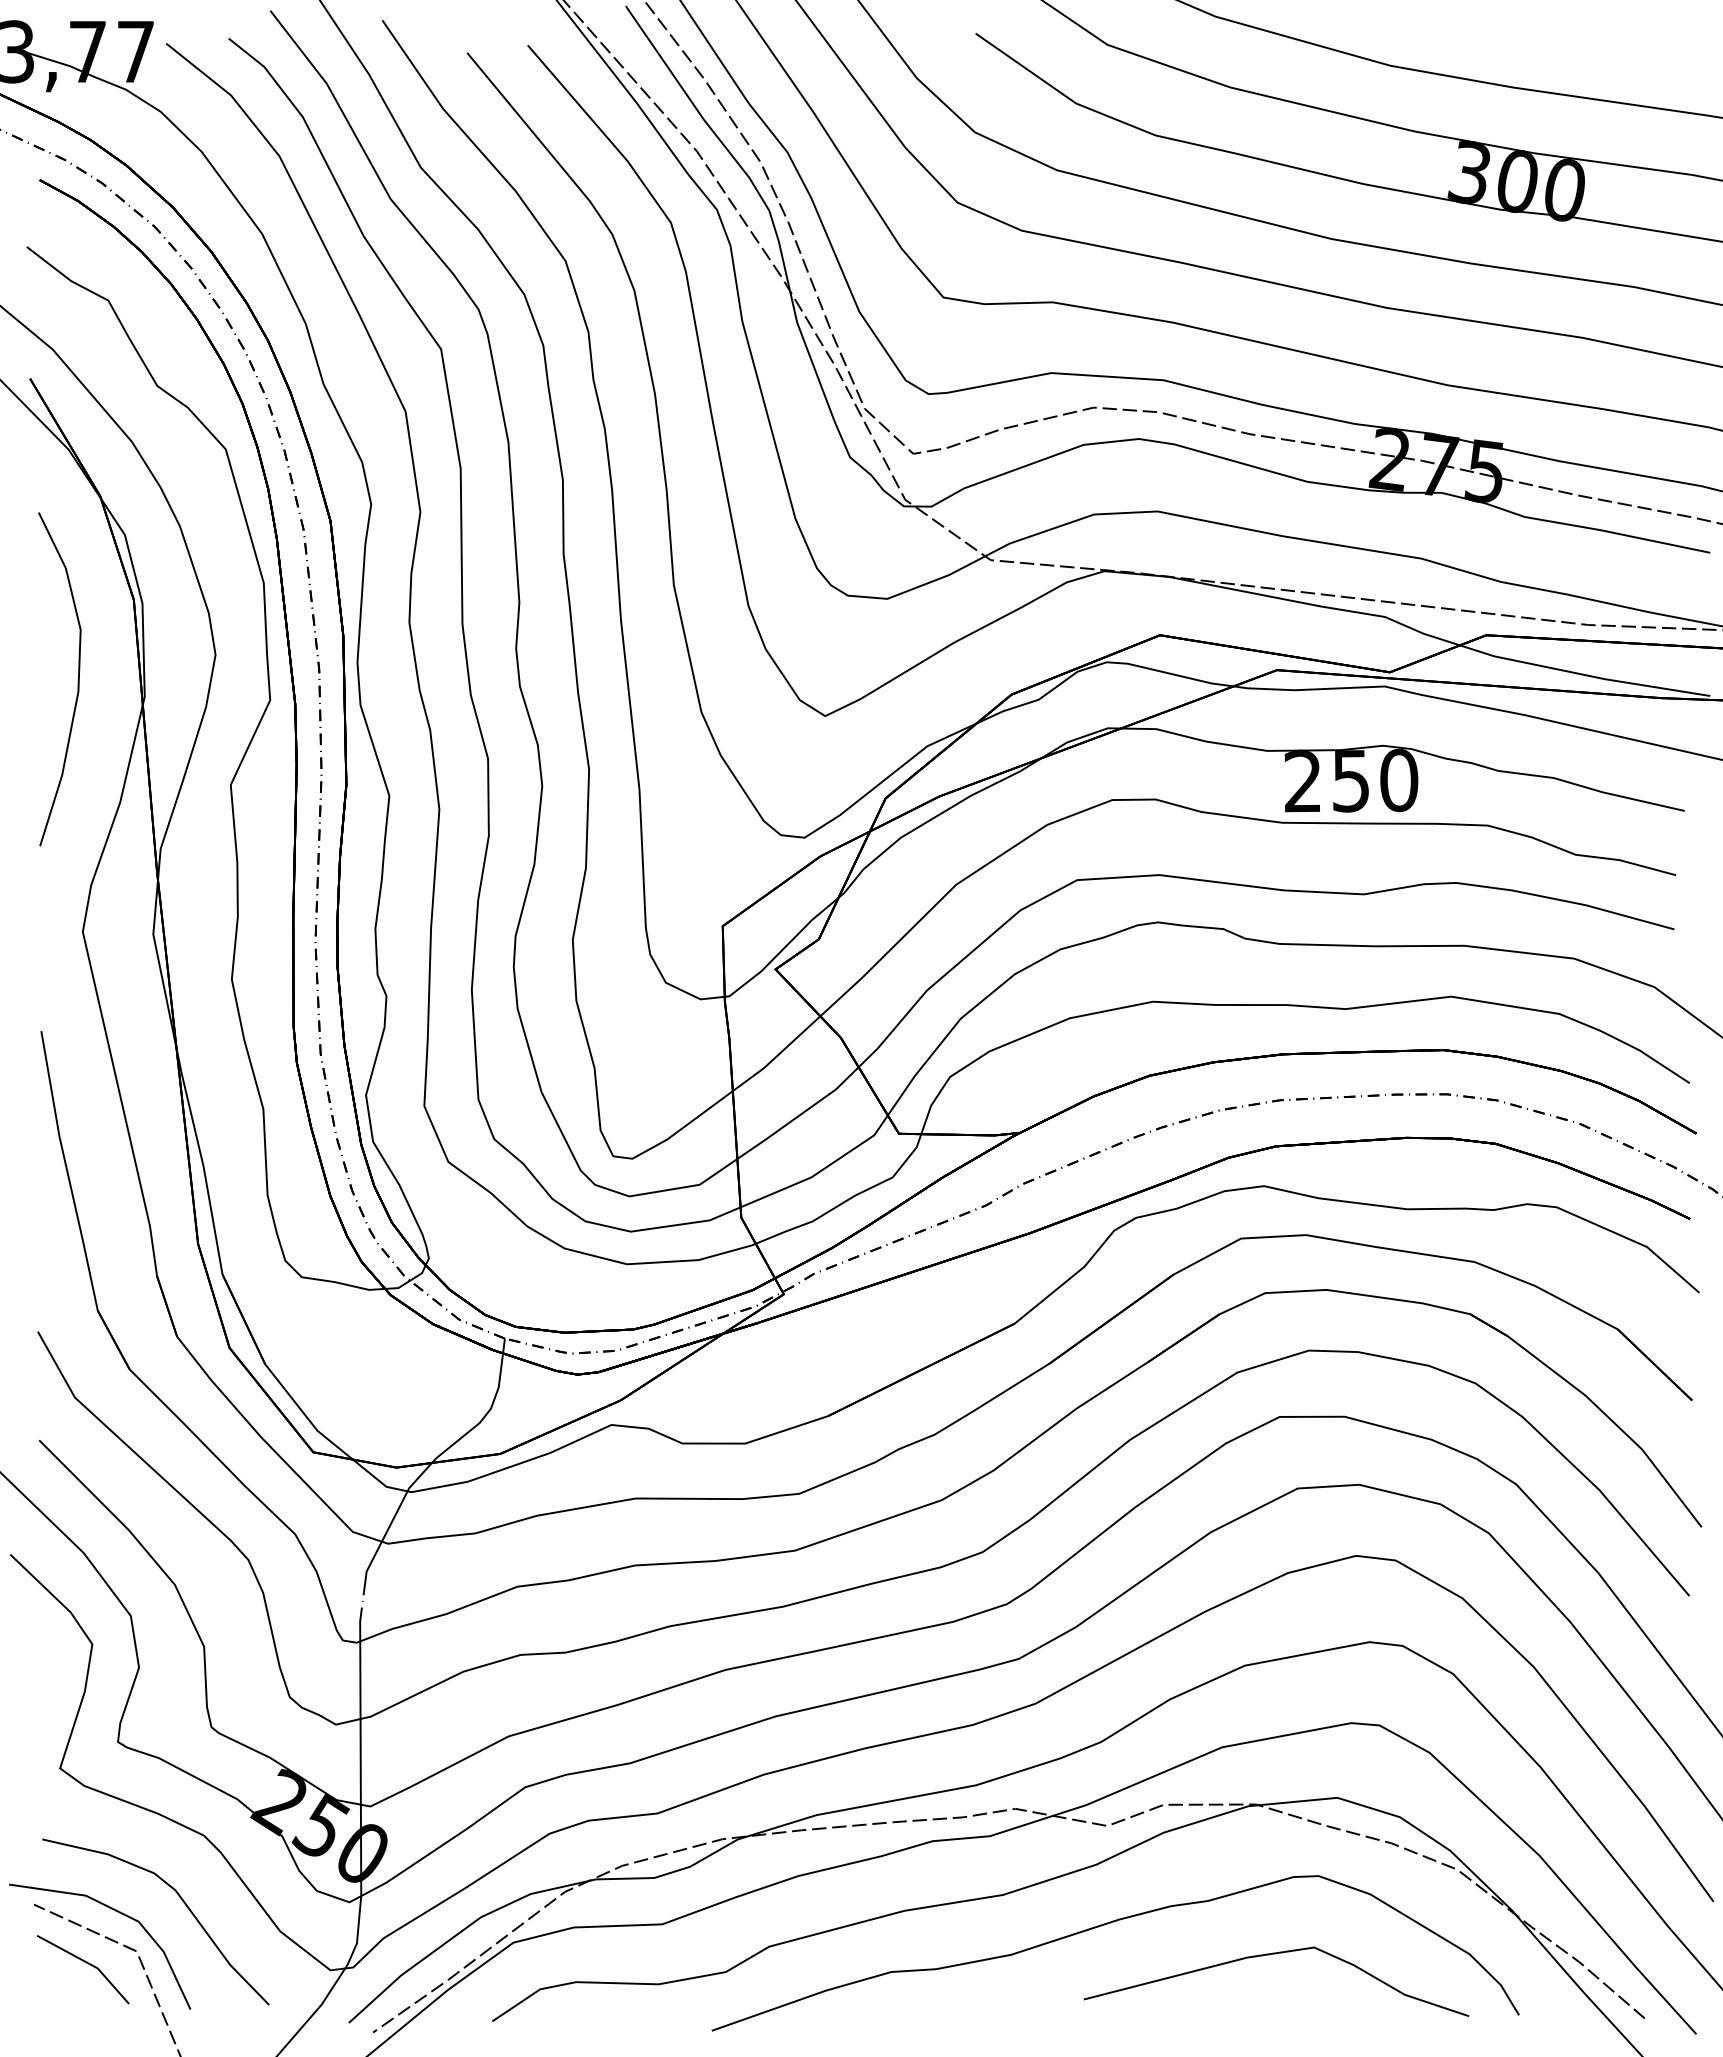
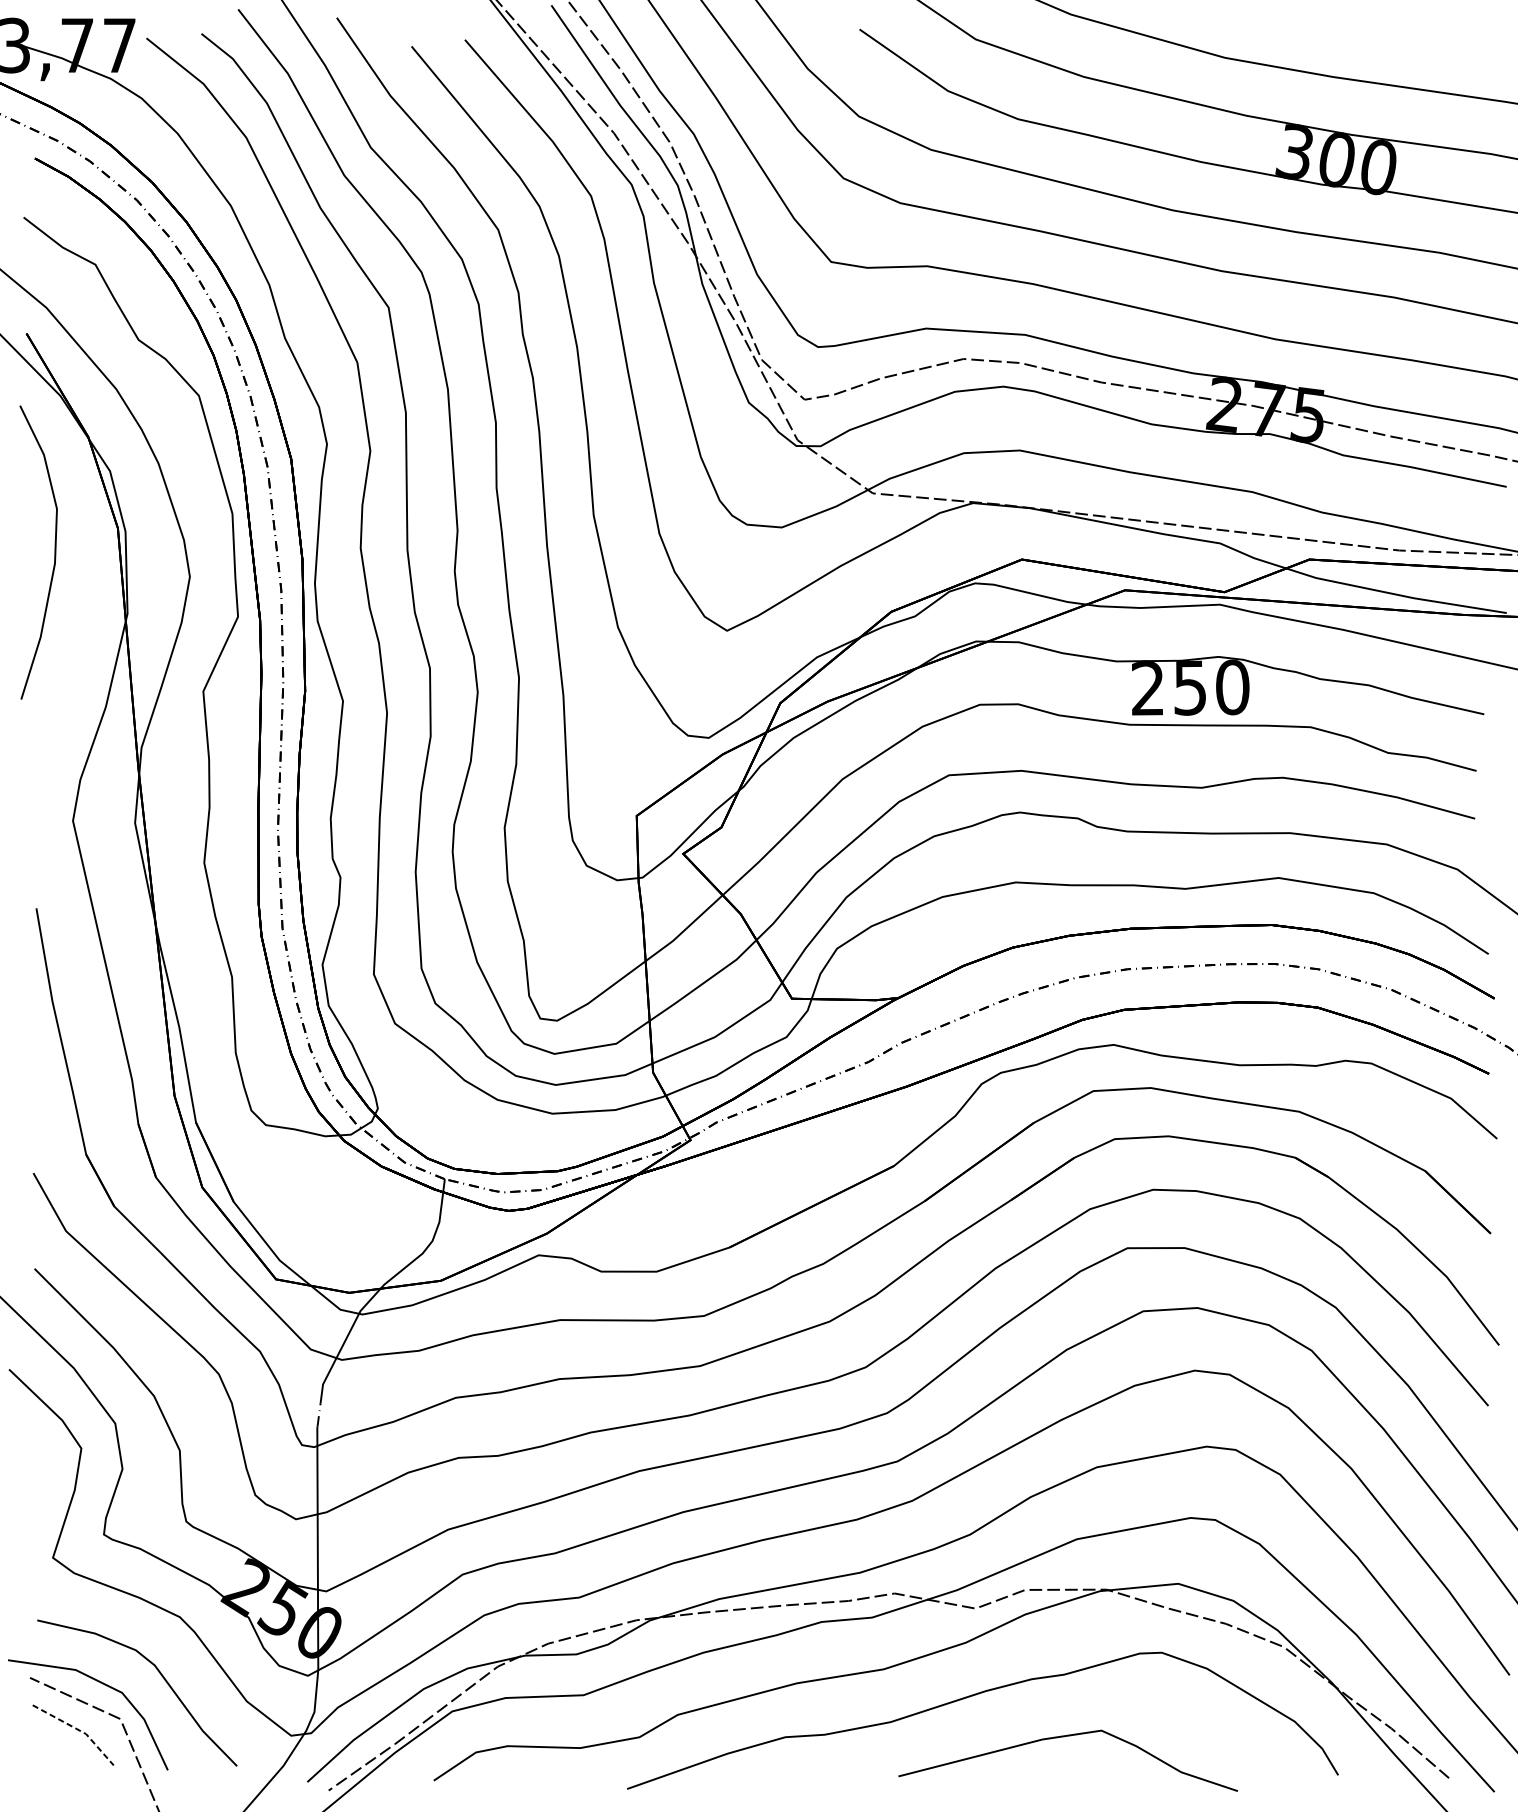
curve: (77, 680) -> (54, 553), moved
curve: (1269, 1955) -> (1062, 1737), moved
line: (88, 1963) -> (77, 1729), solid -> dashed

